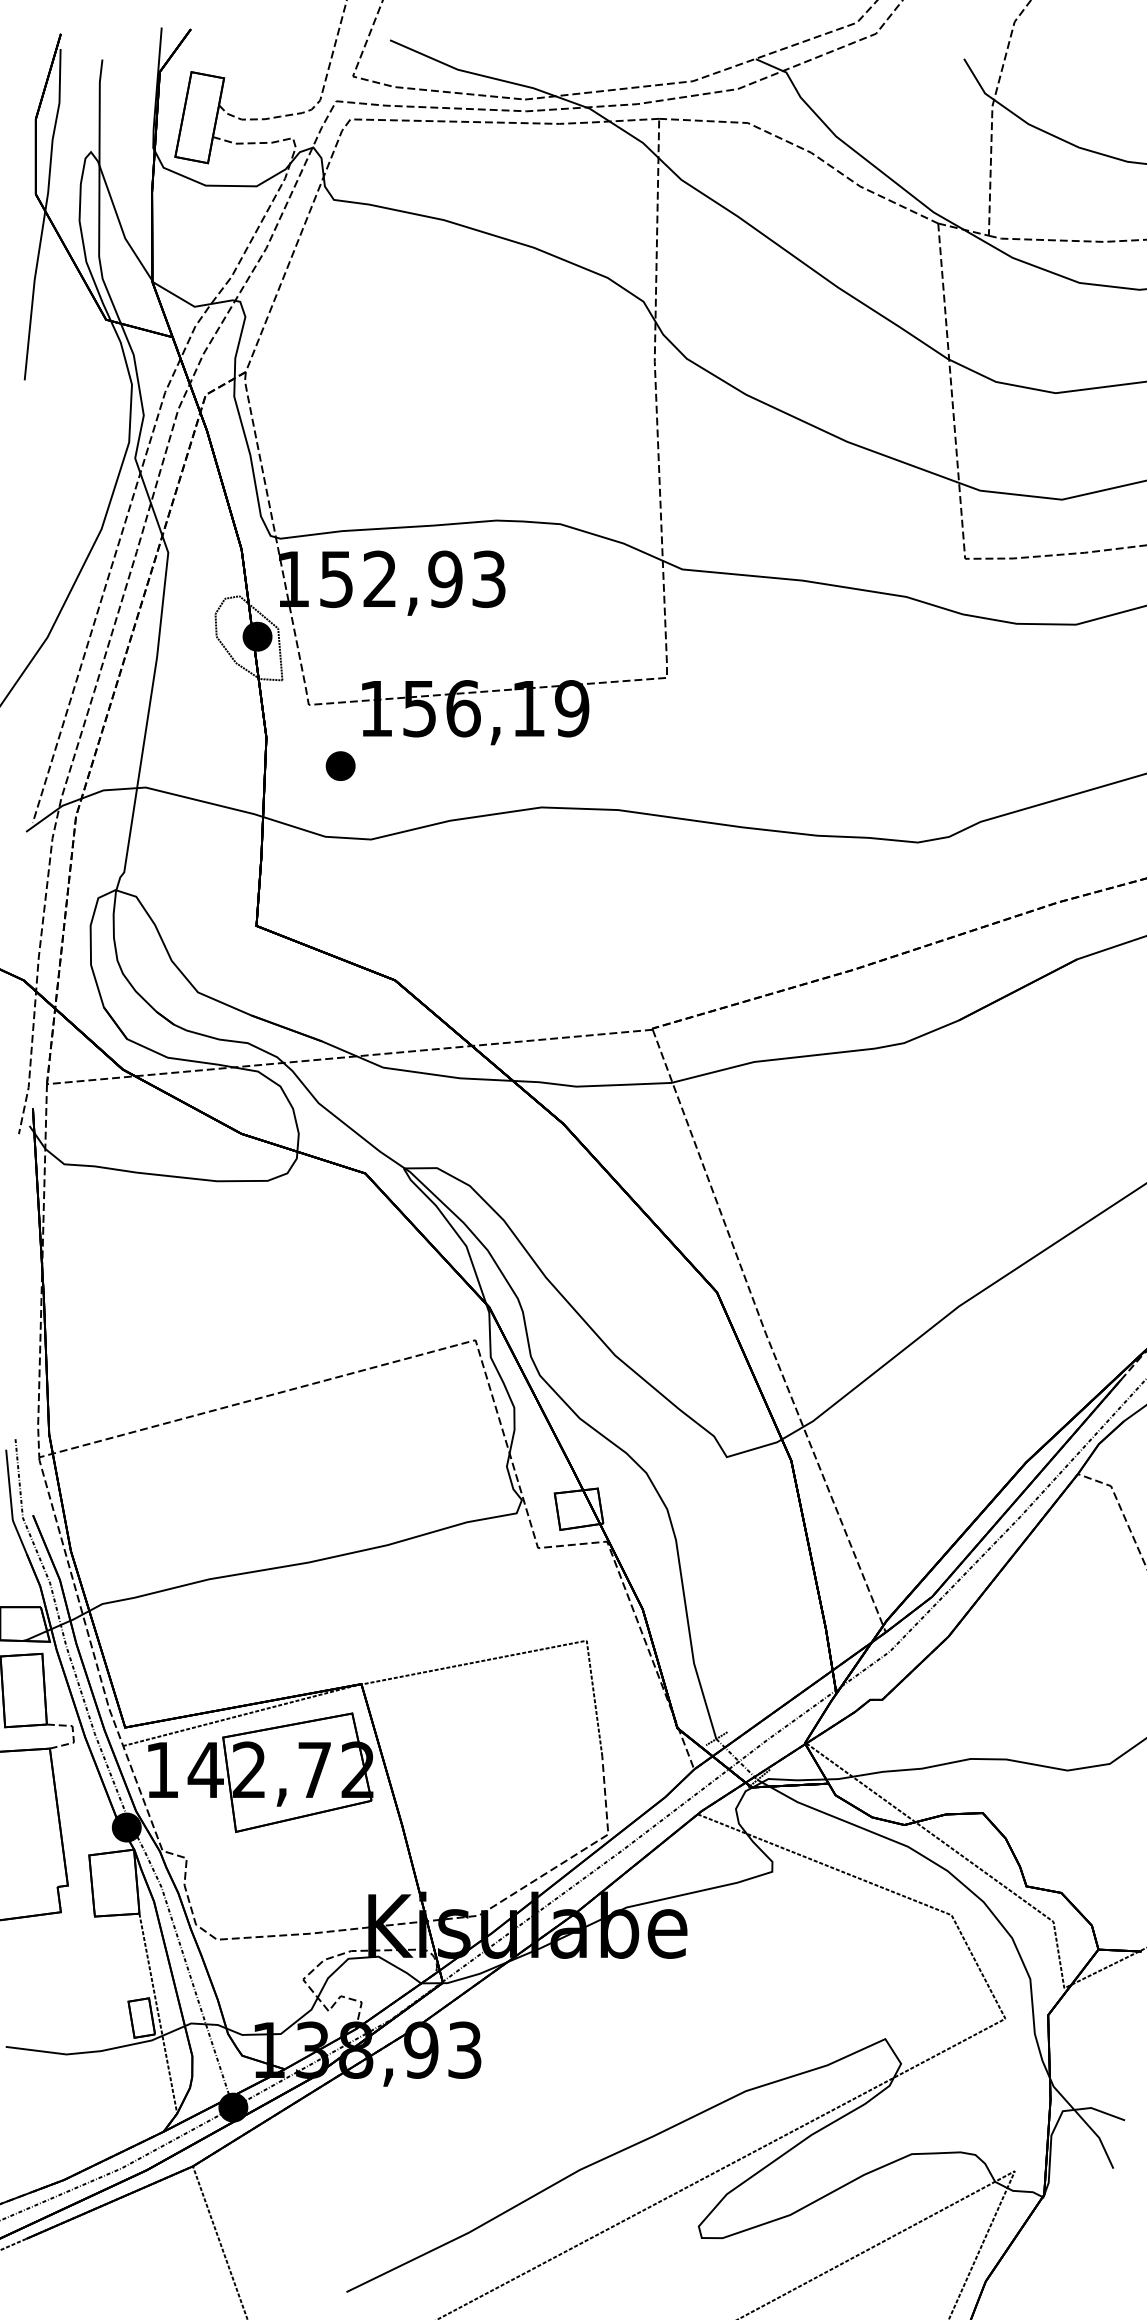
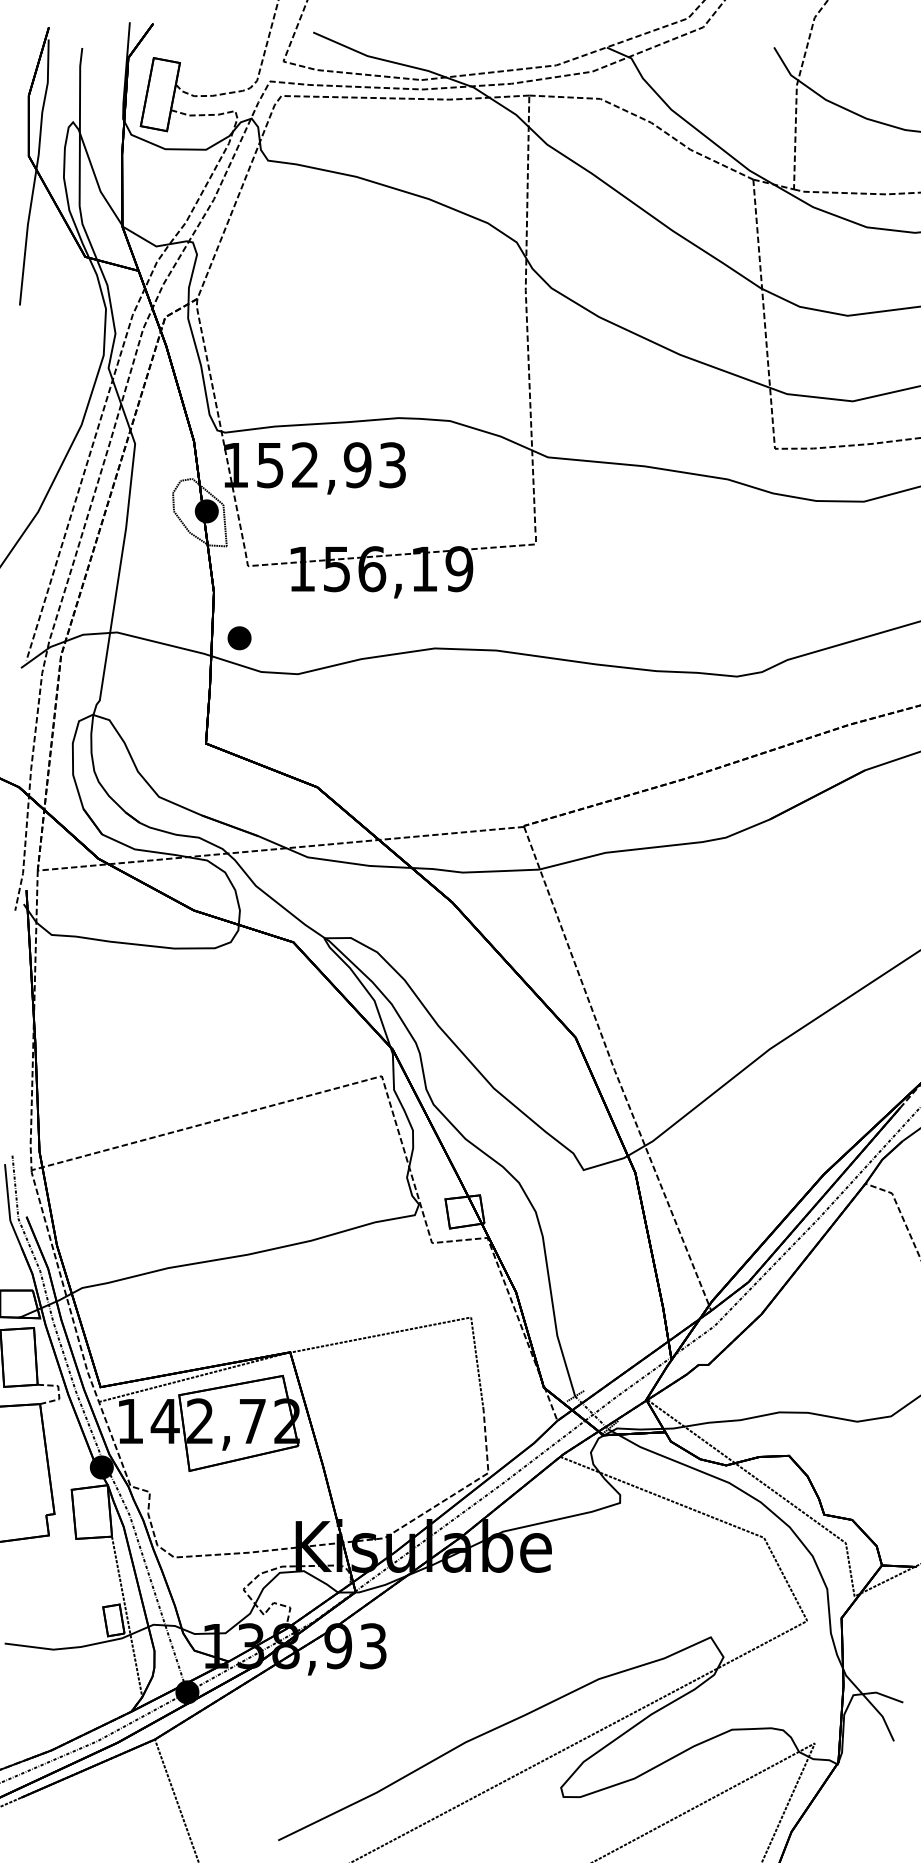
part: (340, 766) -> (239, 638), moved

